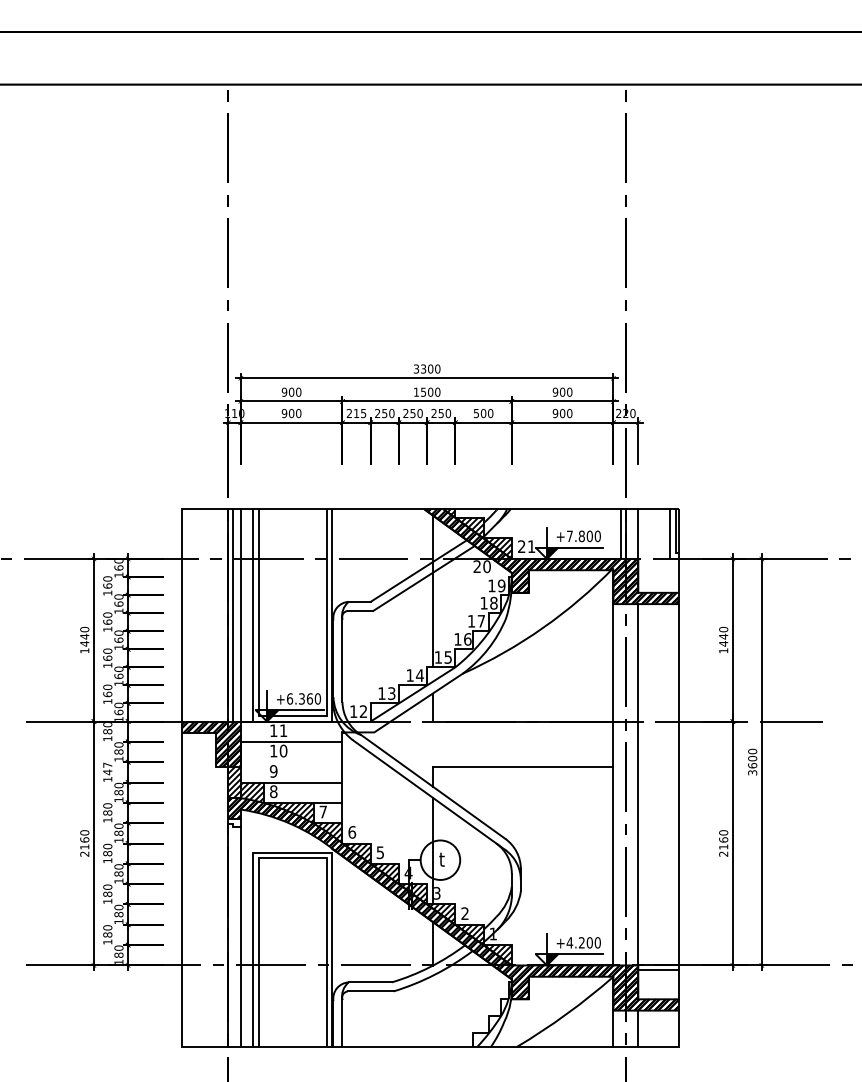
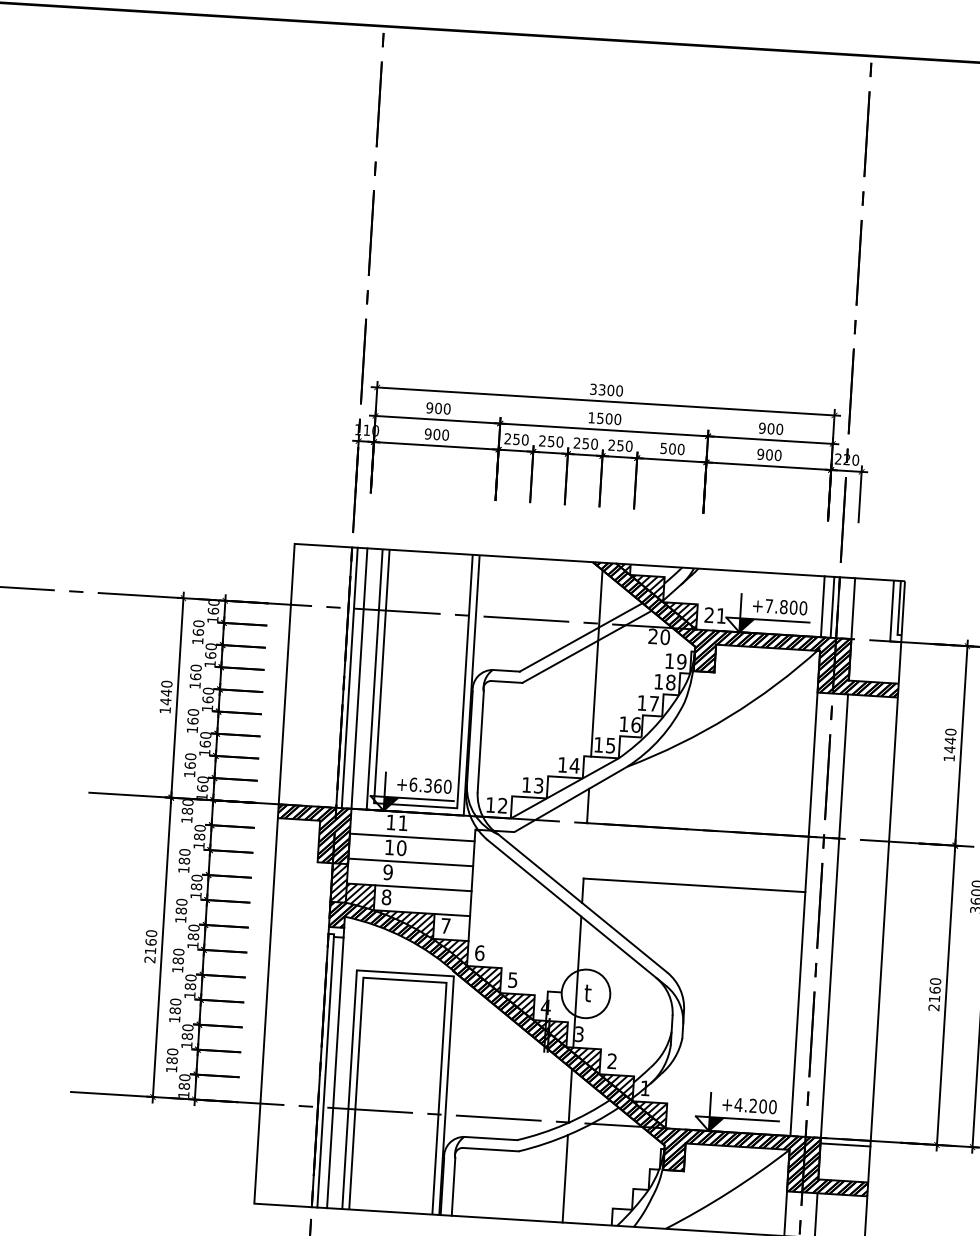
text: (360, 413) -> (521, 439), 215 -> 250
line: (613, 533) -> (822, 605), added
line: (291, 762) -> (410, 862), added
text: (107, 768) -> (184, 856), 147 -> 180
line: (232, 936) -> (325, 1071), added
line: (432, 1011) -> (564, 1178), added

